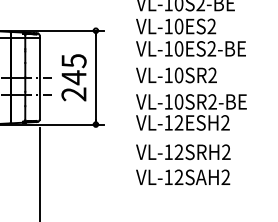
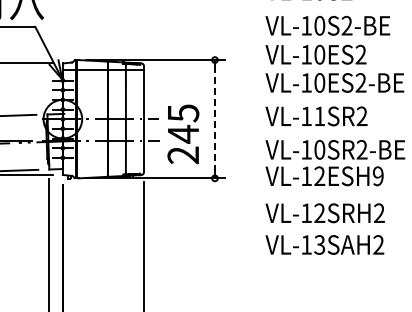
text: (178, 75) -> (319, 116), VL-10SR2 -> VL-11SR2
text: (74, 77) -> (183, 134), moved
line: (95, 77) -> (214, 119), solid -> dashed
text: (224, 123) -> (377, 176), VL-12ESH2 -> VL-12ESH9
text: (178, 177) -> (319, 244), VL-12SAH2 -> VL-13SAH2

